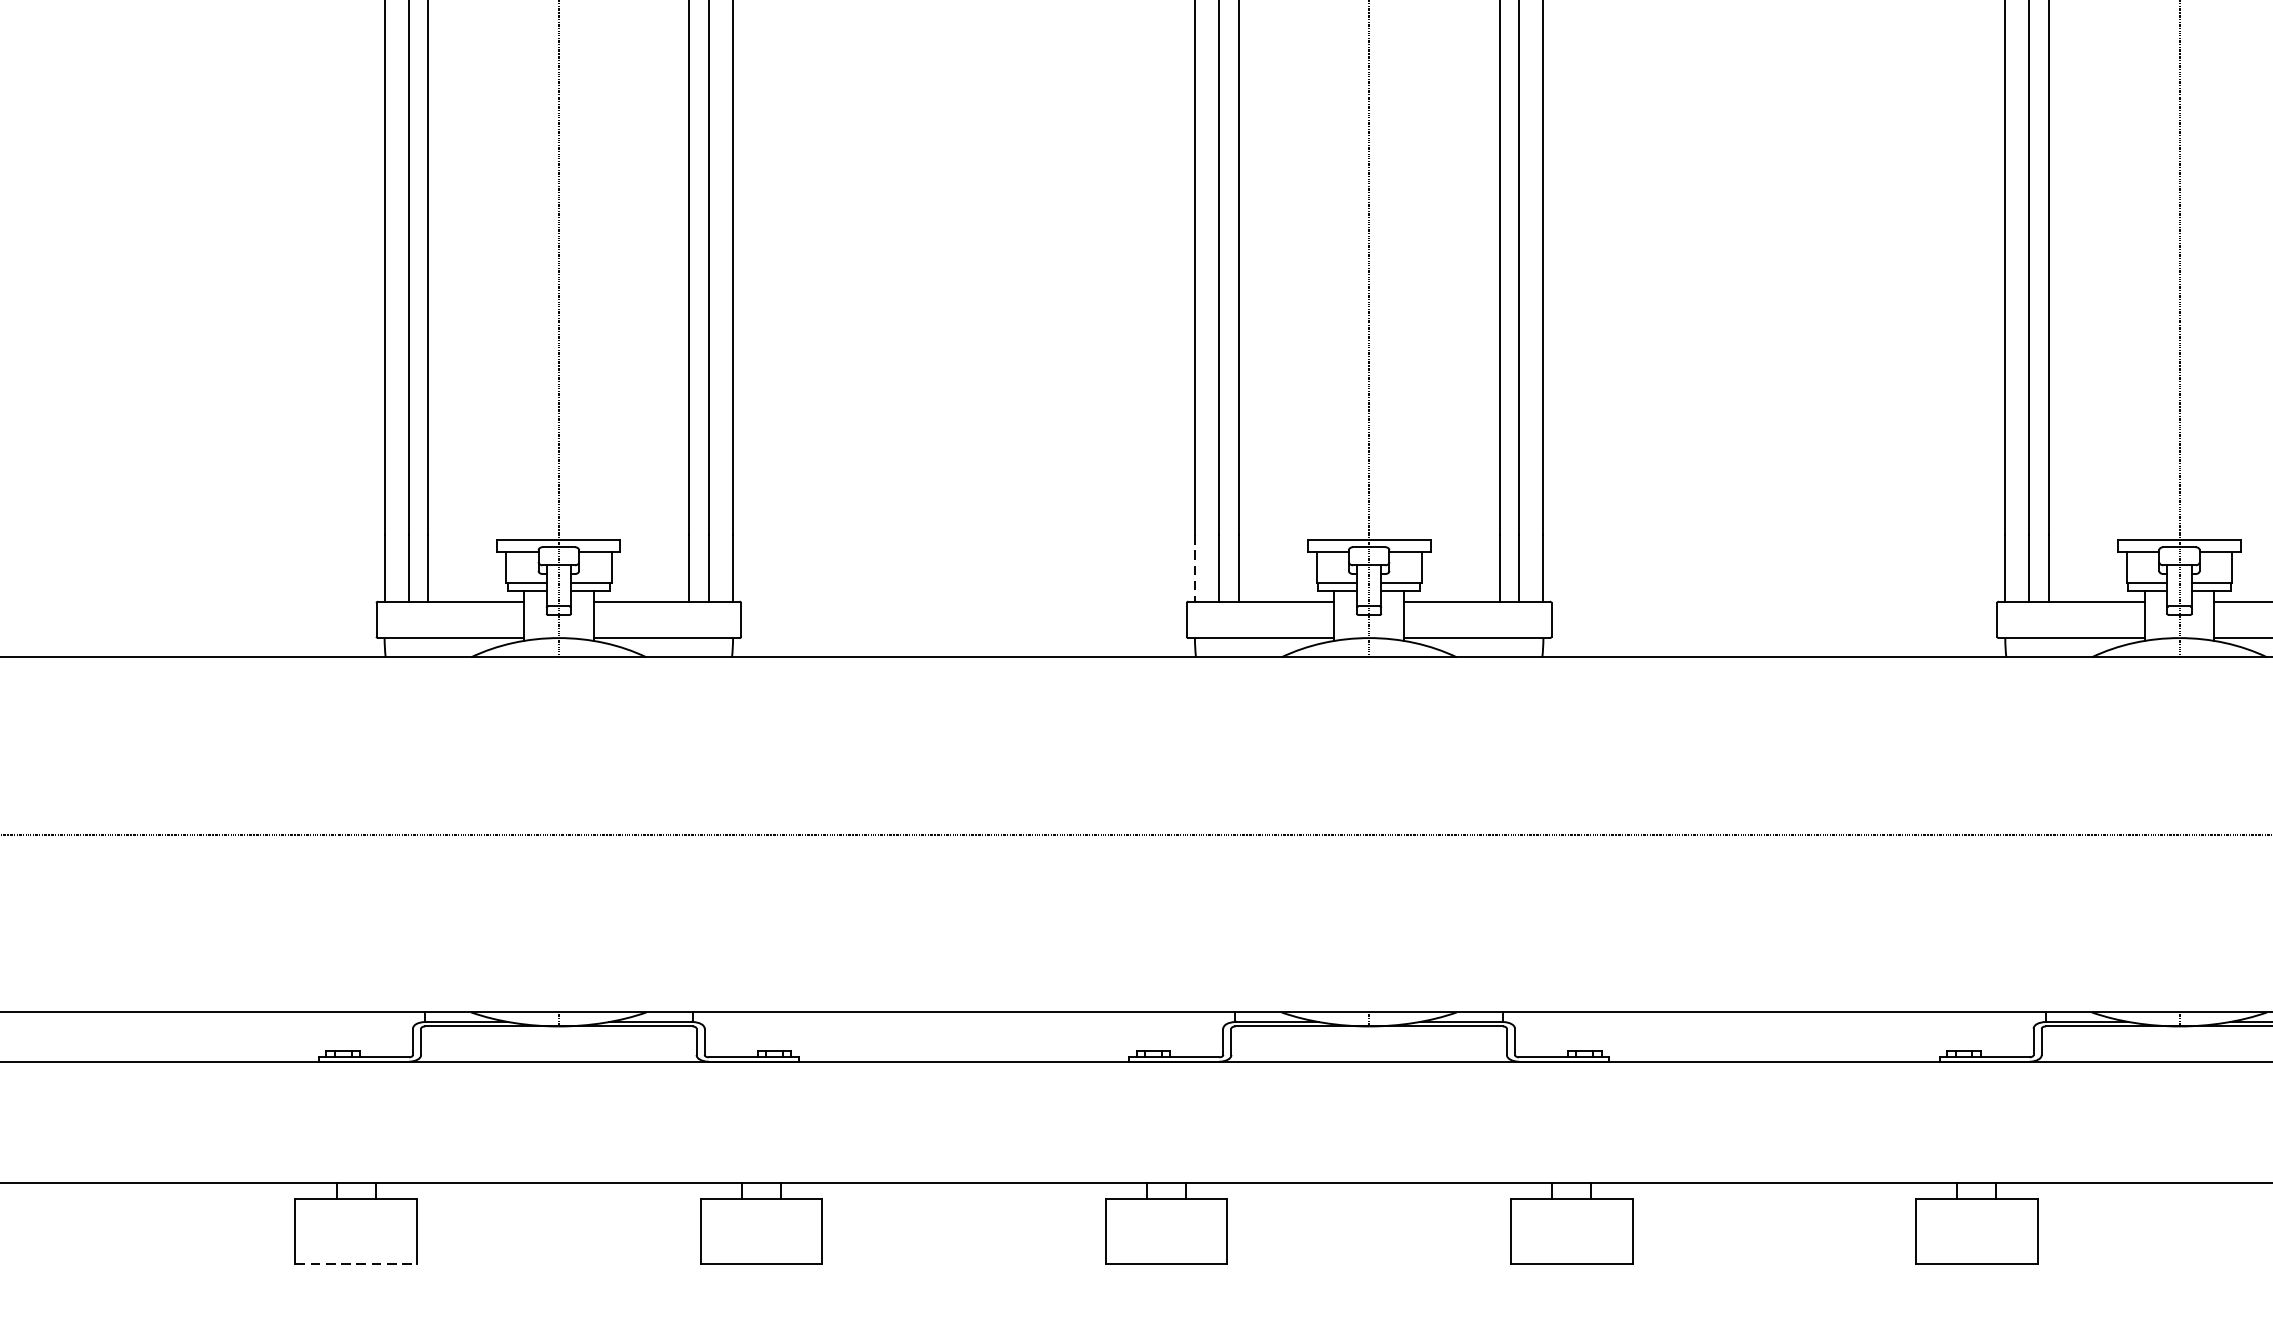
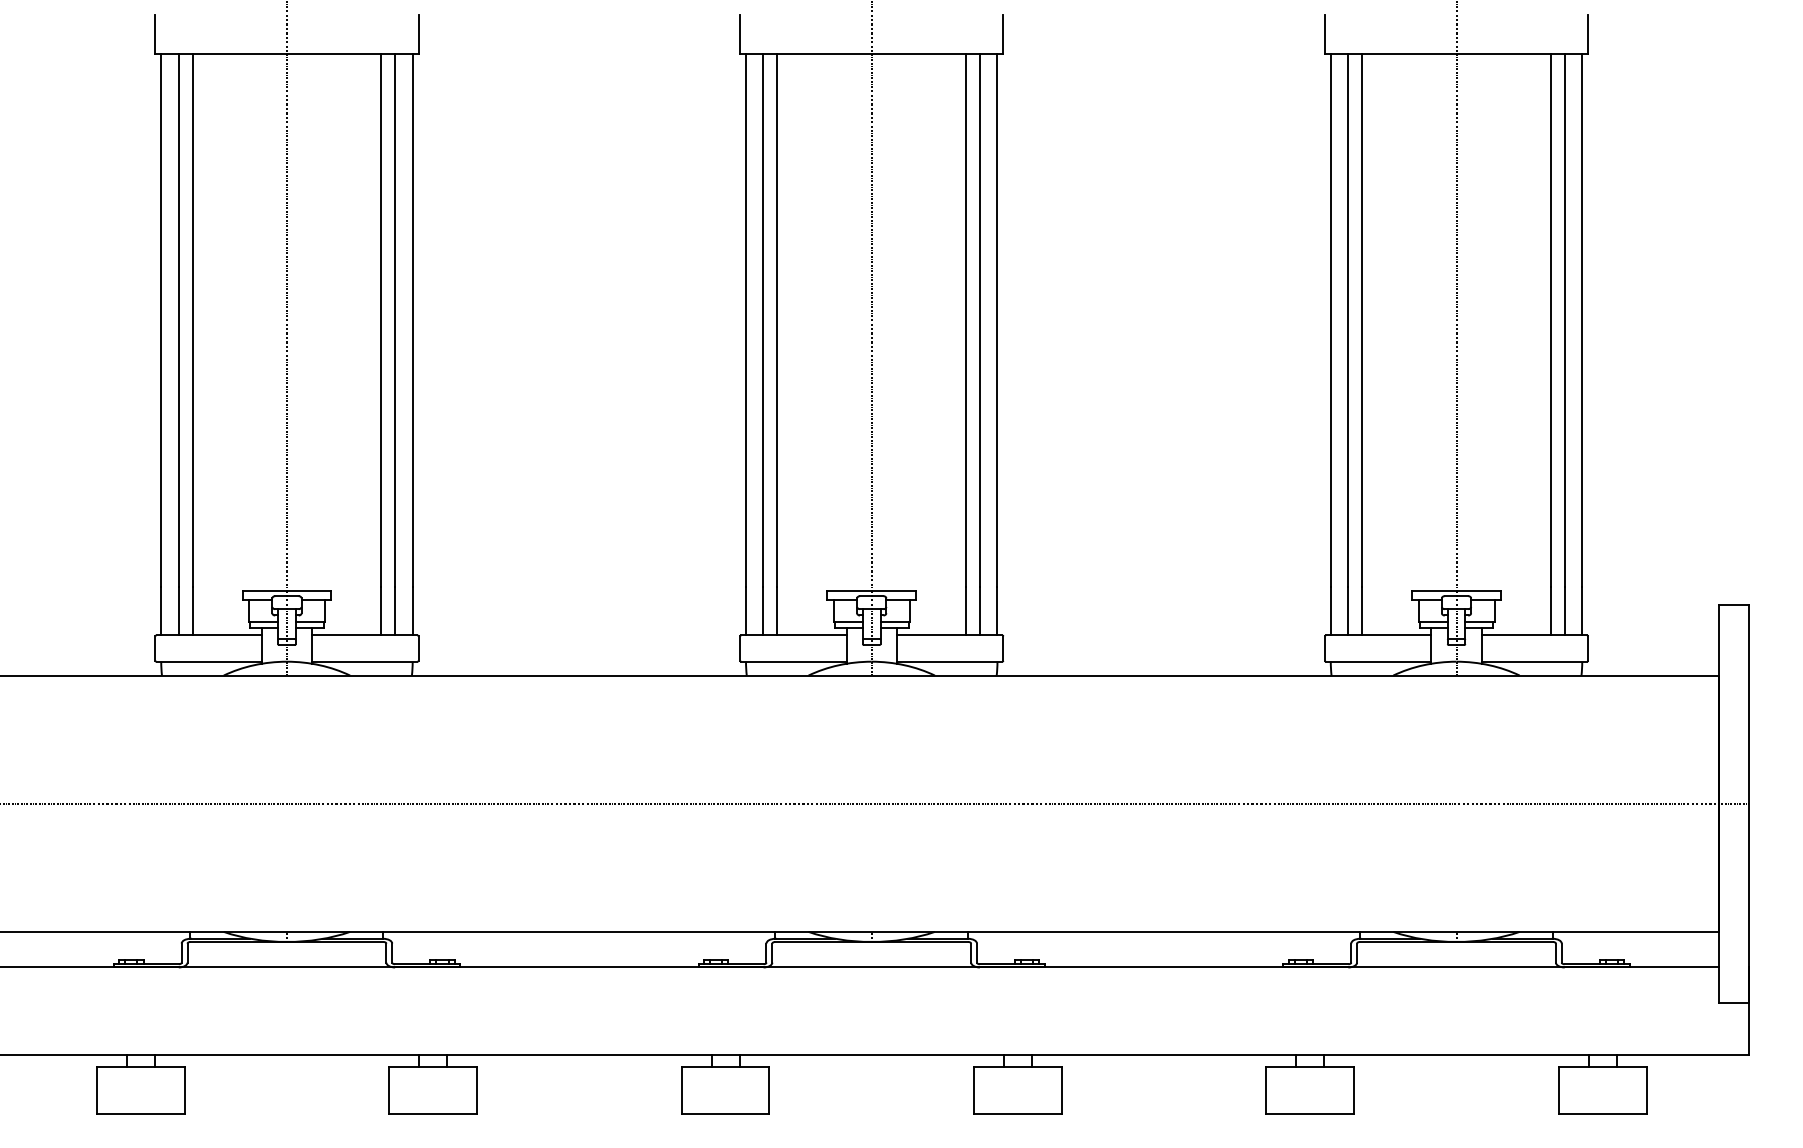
line: (1195, 568) -> (746, 611), dashed -> solid
line: (355, 1264) -> (140, 1113), dashed -> solid

